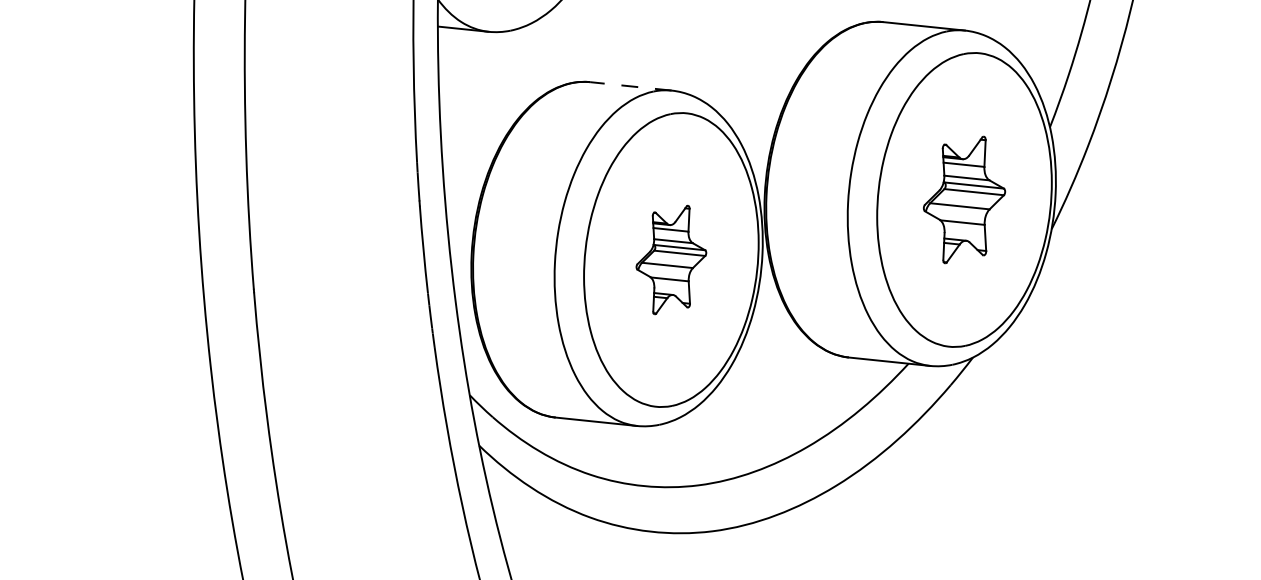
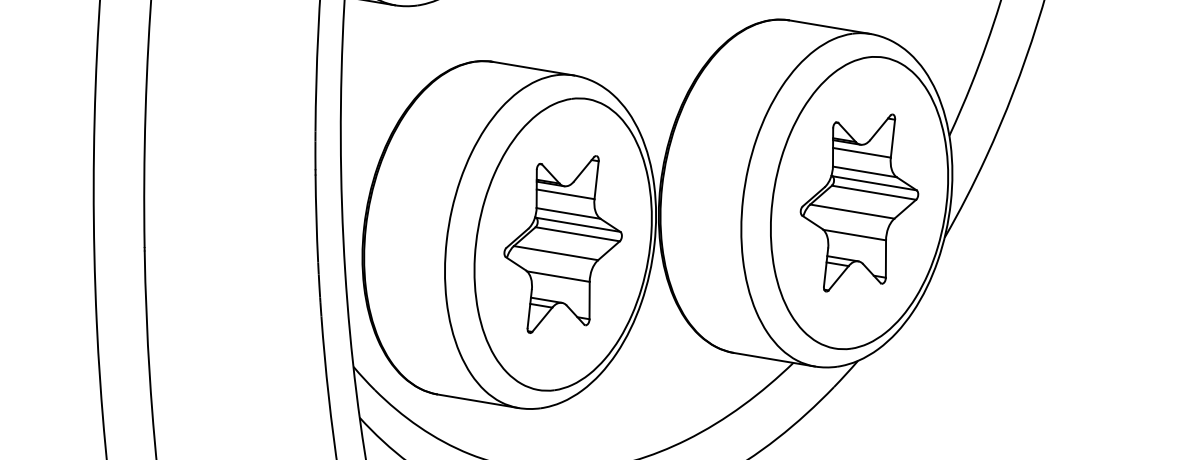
line: (630, 86) -> (533, 68), dashed -> solid
part: (964, 199) -> (859, 202), size x1.43
part: (671, 259) -> (563, 244), size x1.67

